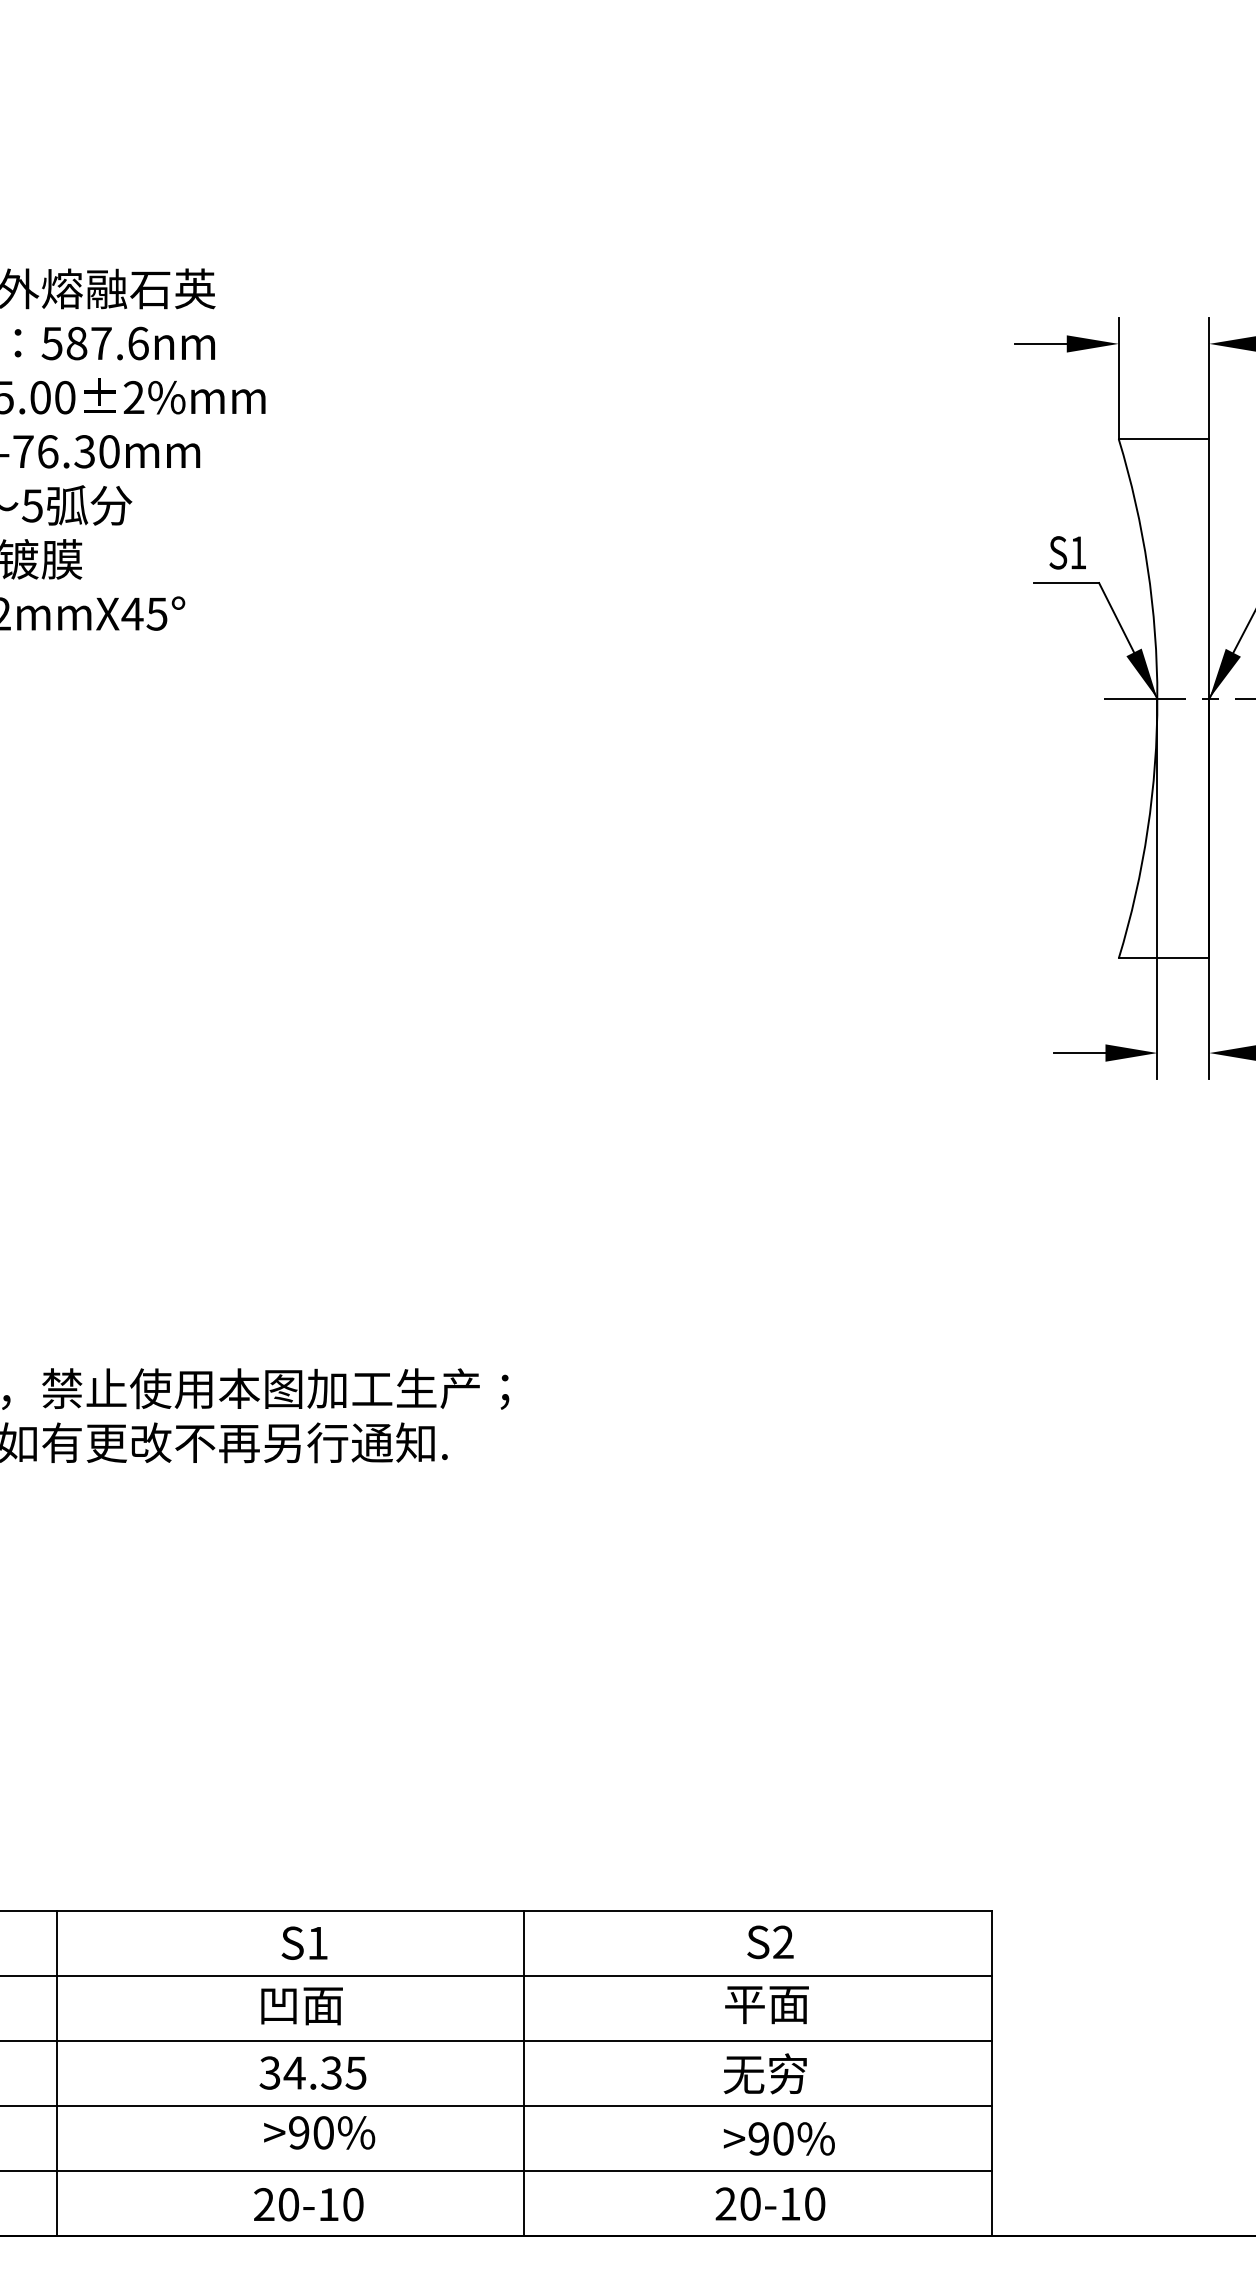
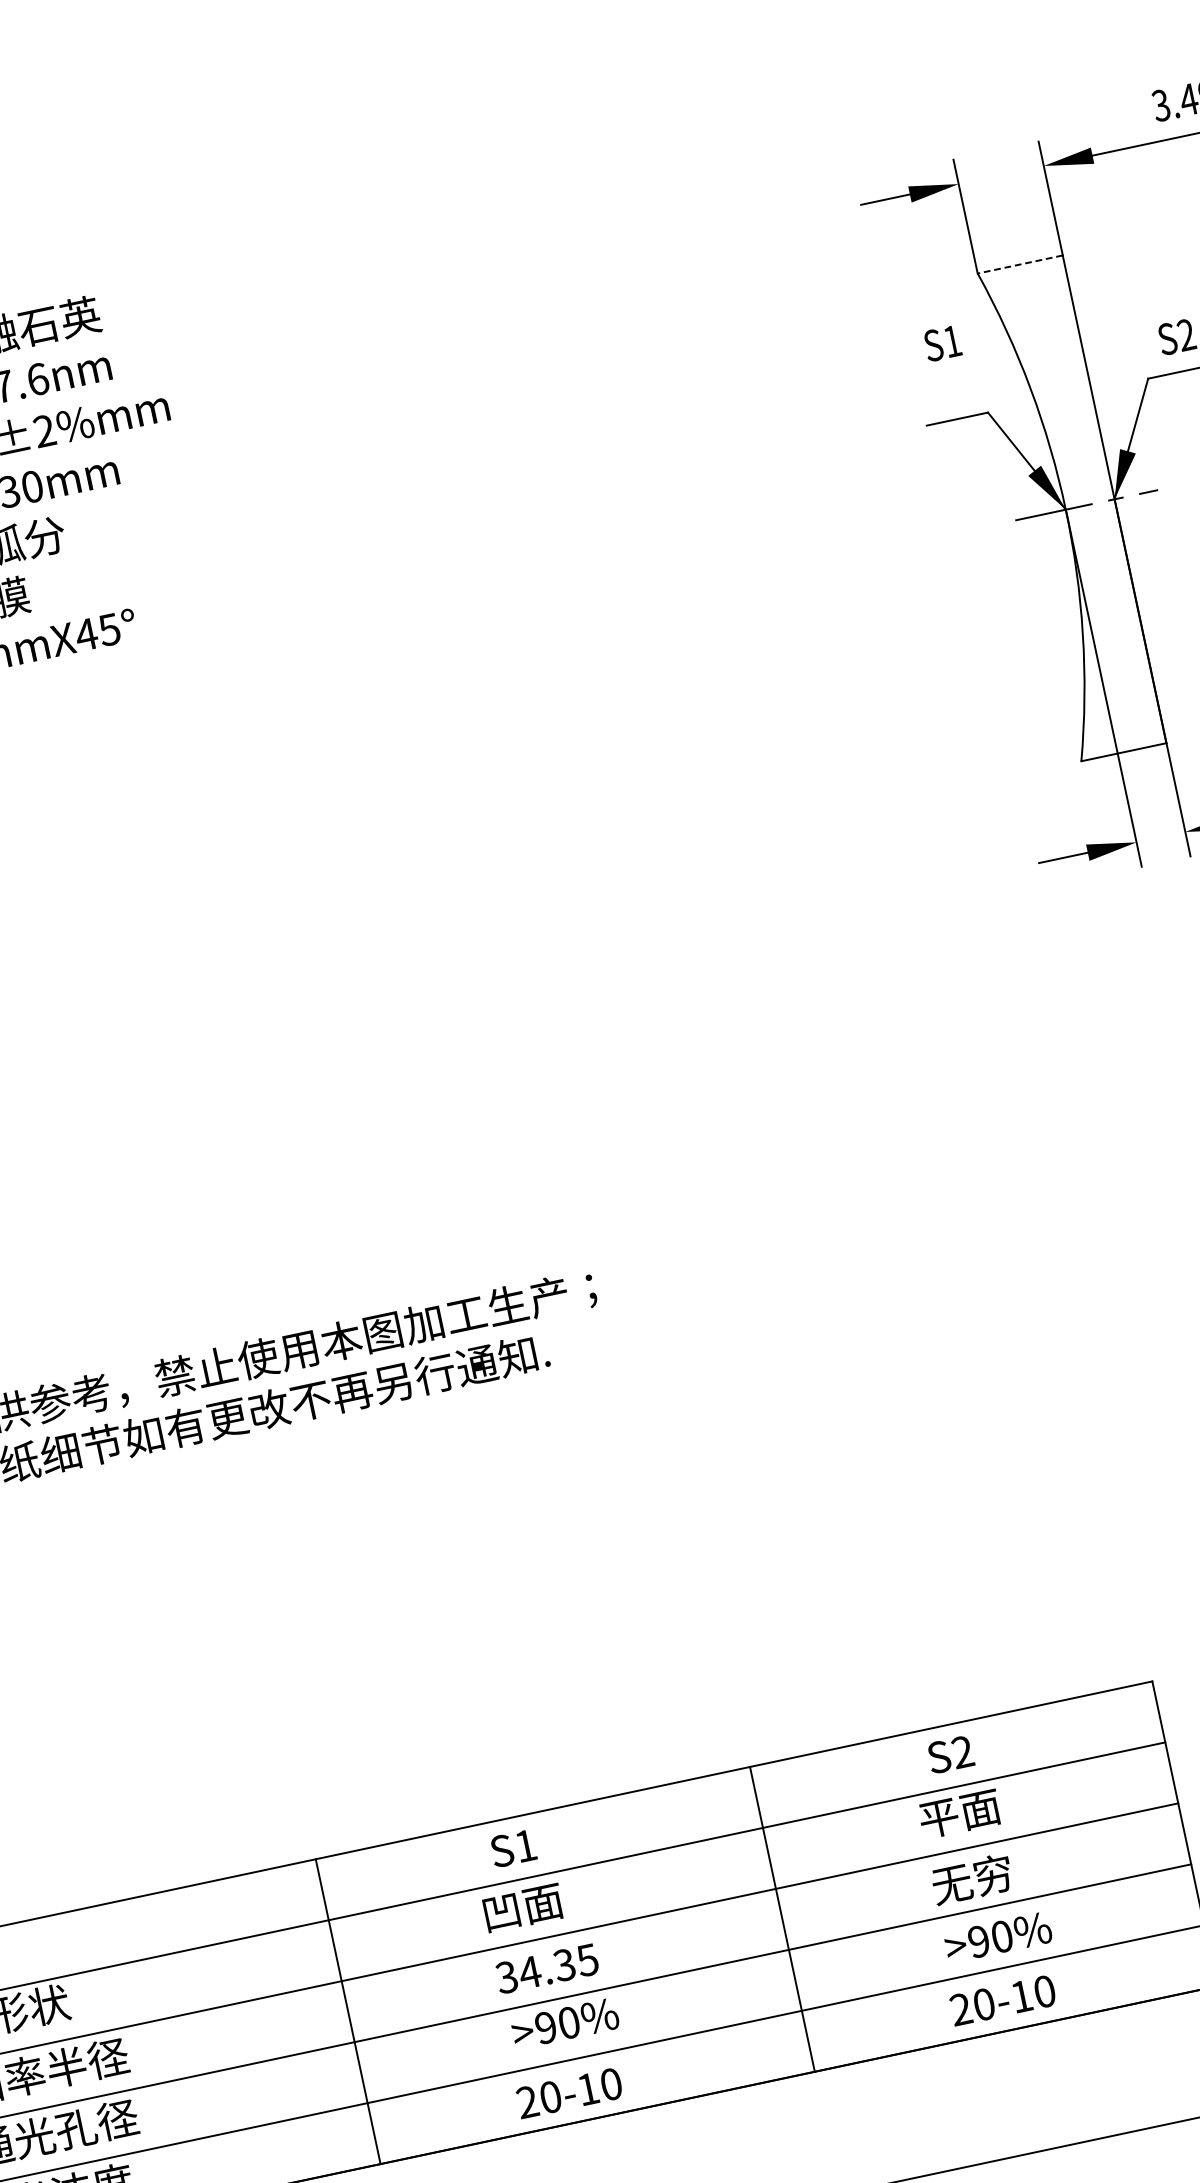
line: (1163, 439) -> (1019, 264), solid -> dashed
text: (1067, 552) -> (942, 343), moved
line: (56, 2073) -> (347, 2011), moved
line: (524, 2073) -> (782, 1919), moved

